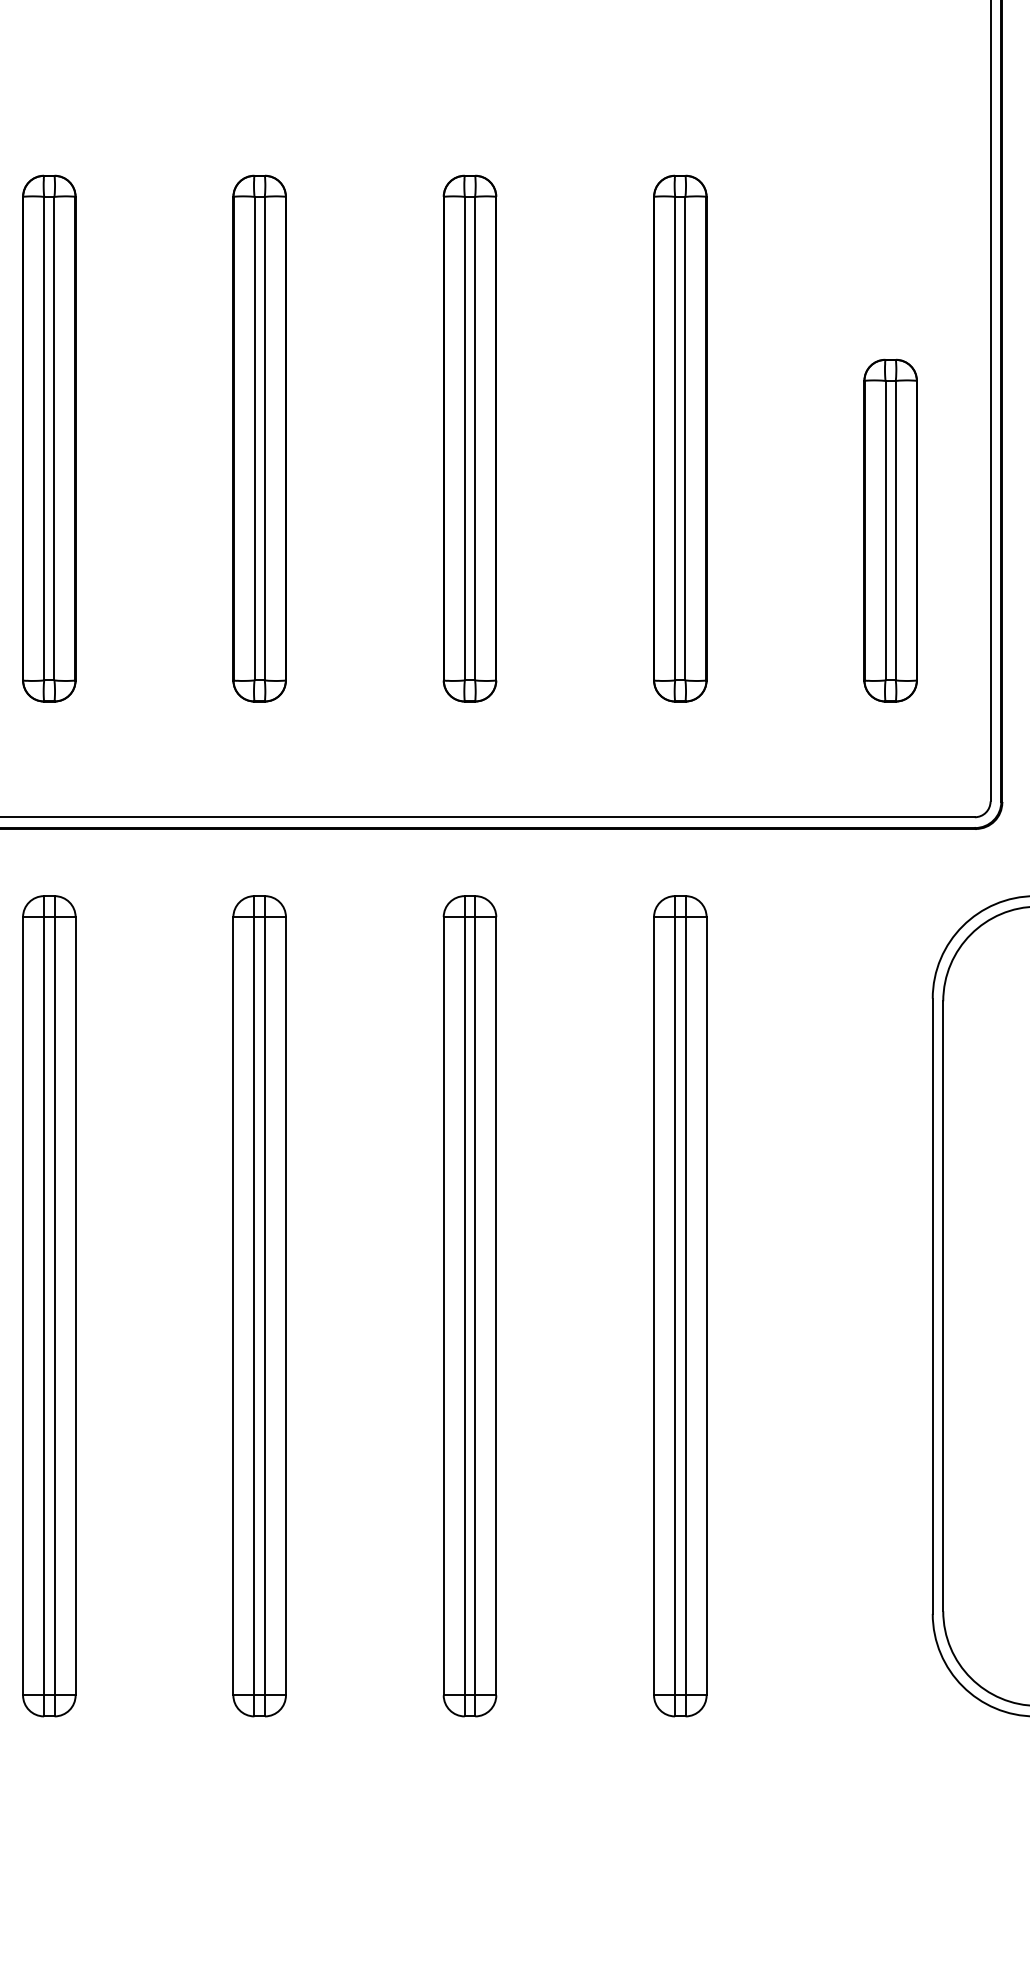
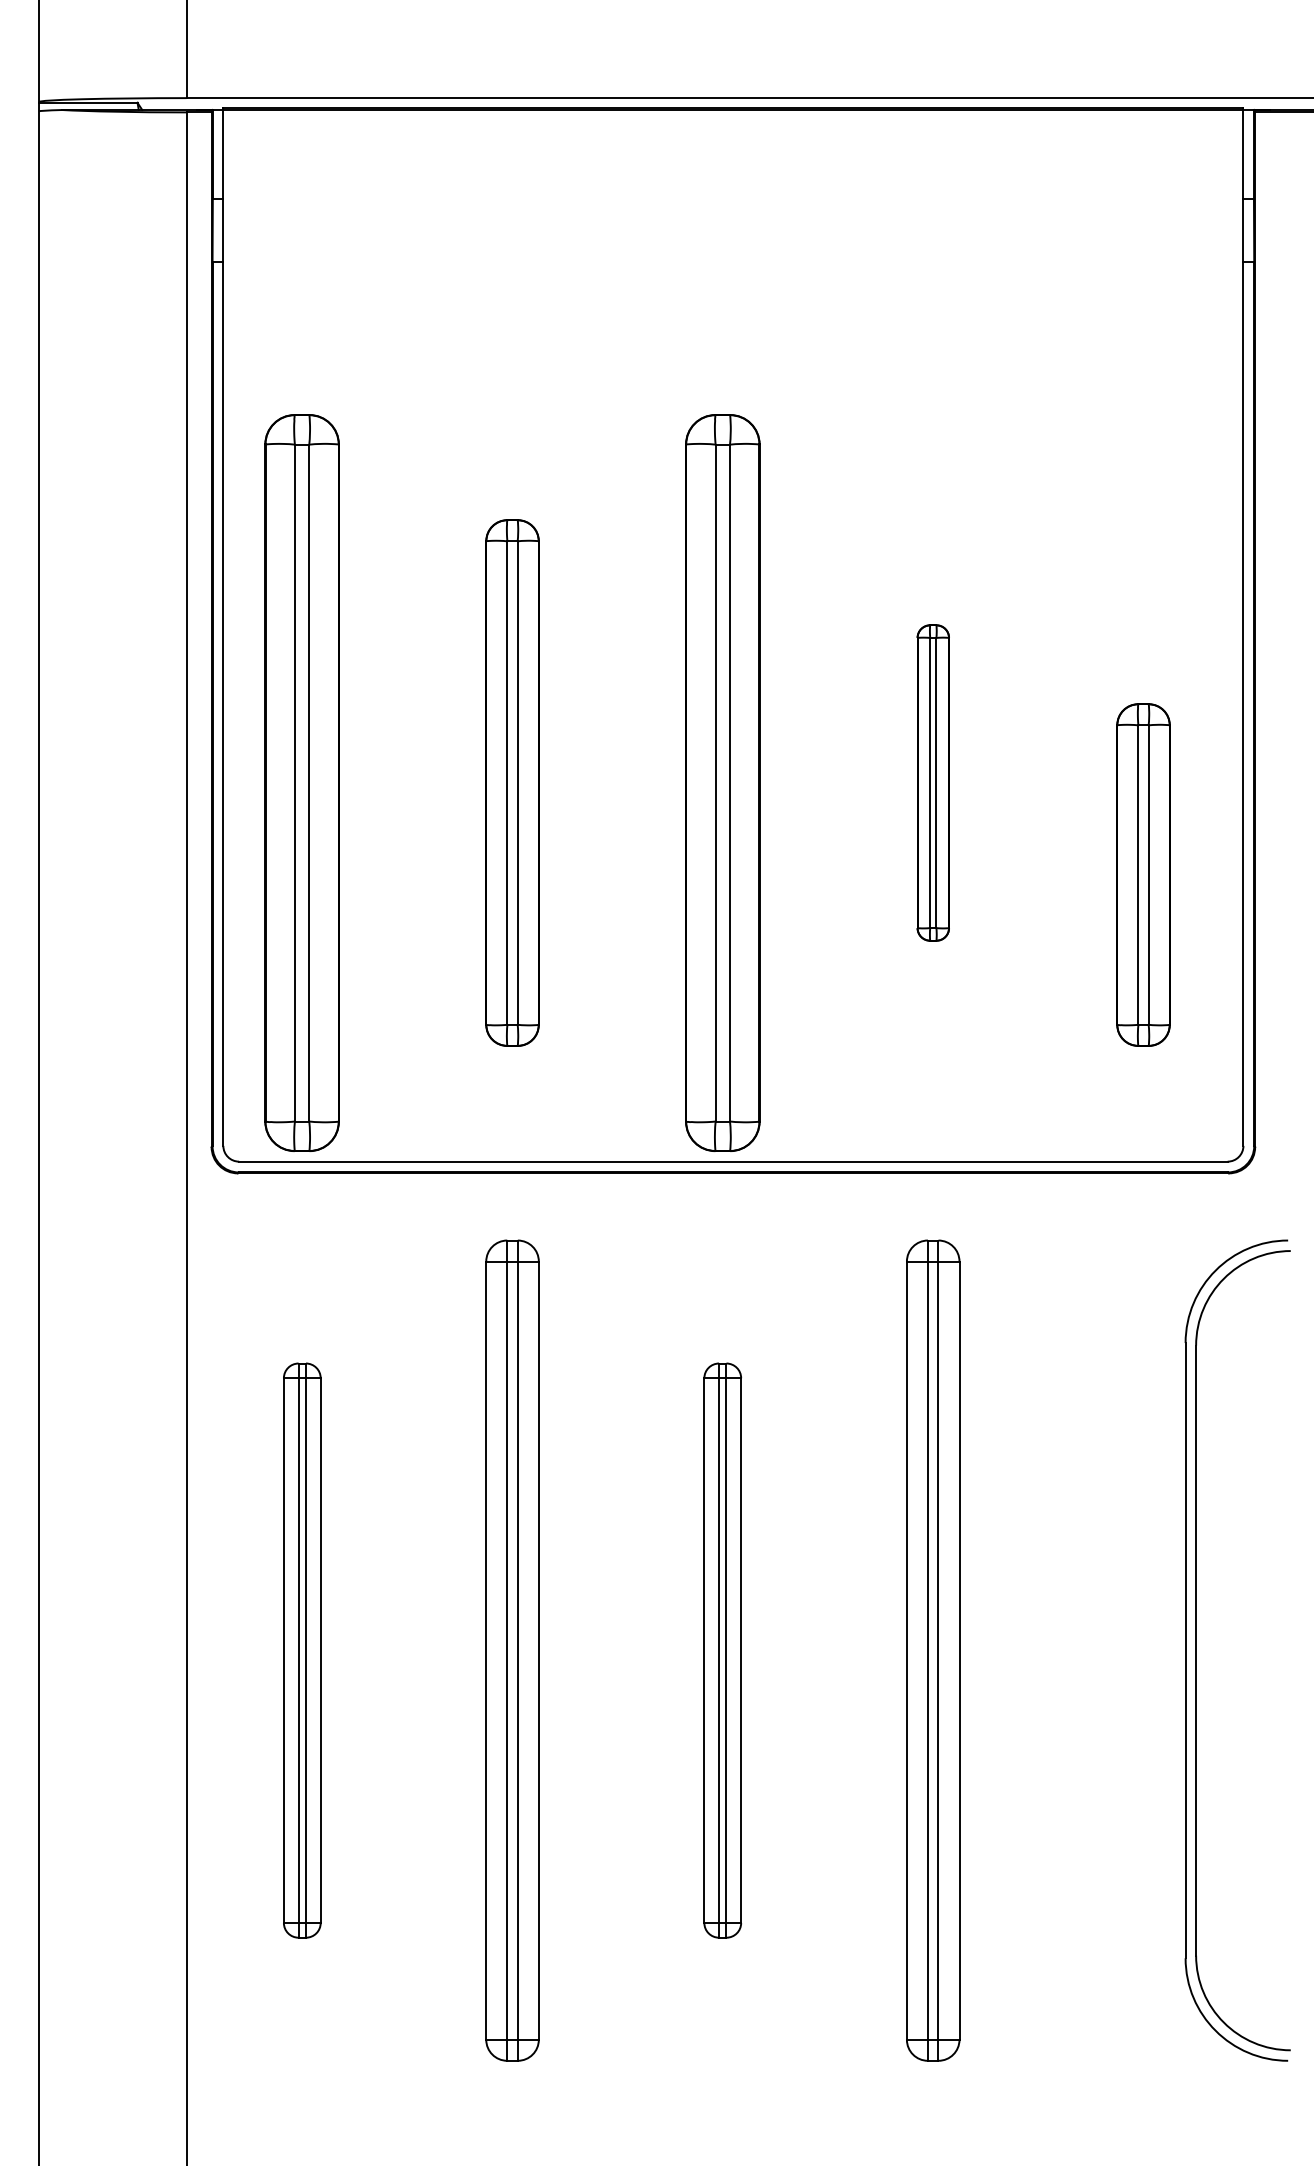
part: (49, 438) -> (302, 782), size x1.4
part: (469, 438) -> (722, 782), size x1.4
part: (680, 438) -> (933, 782), size x0.6
part: (49, 1306) -> (302, 1650), size x0.7
part: (469, 1306) -> (722, 1650), size x0.7

